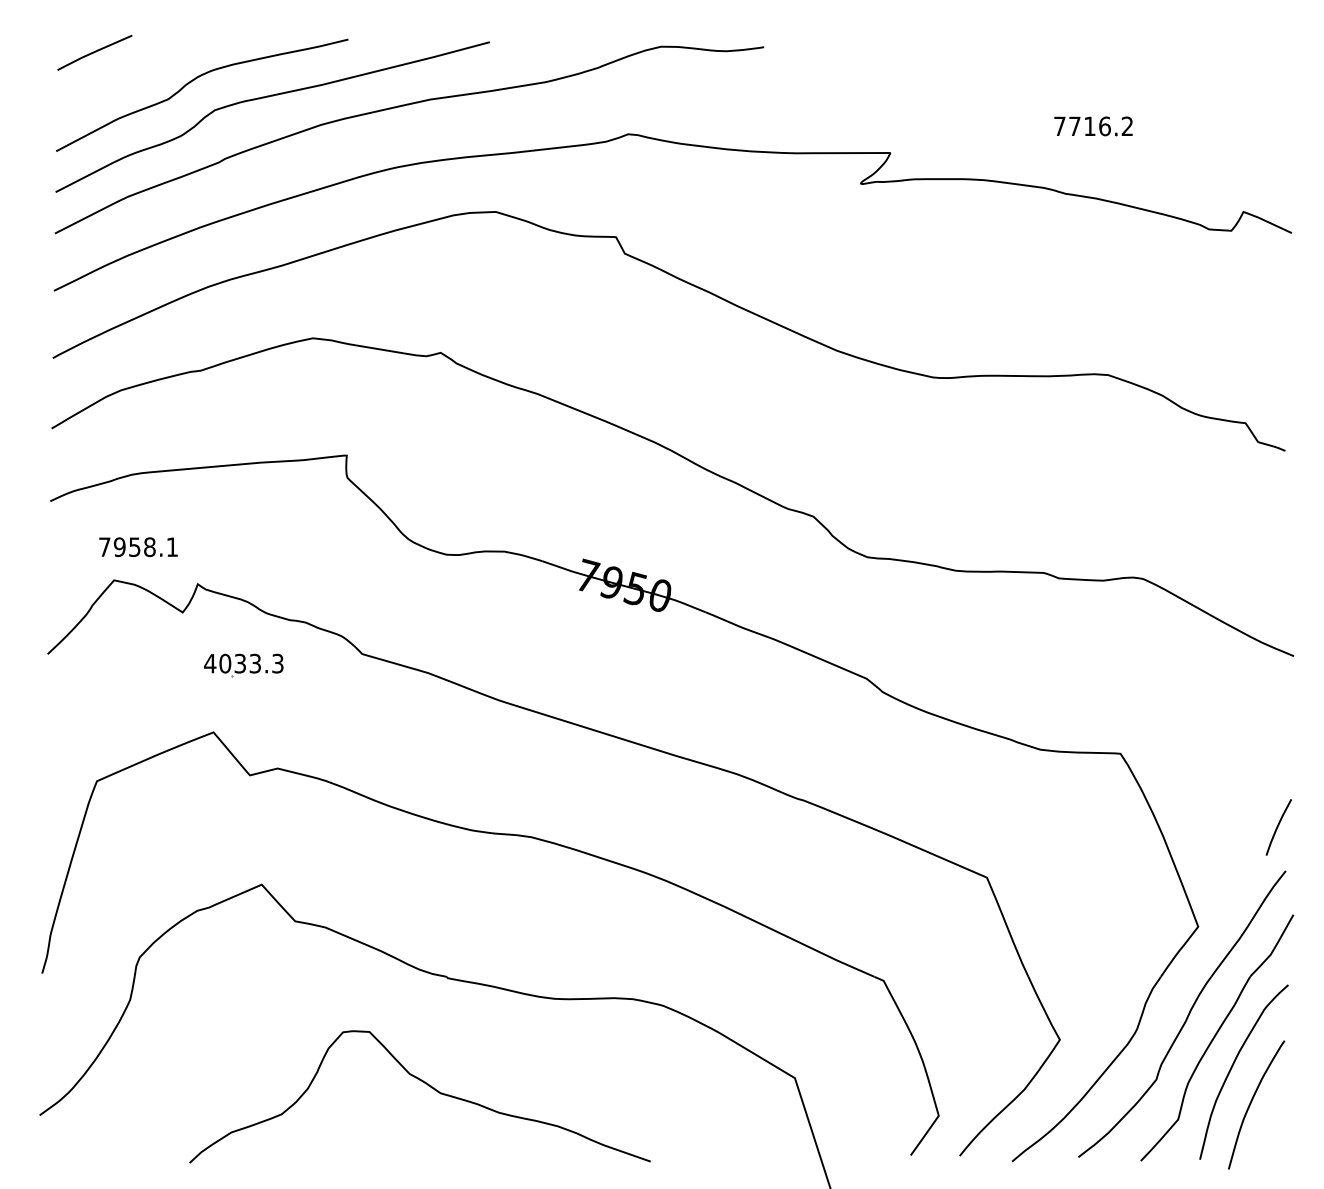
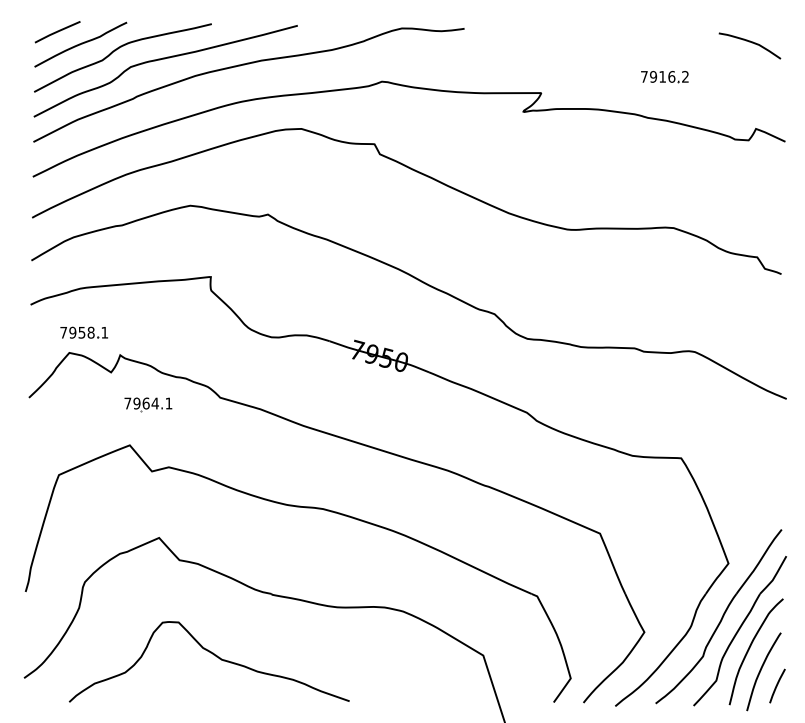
curve: (1232, 69) -> (749, 42), added
curve: (132, 73) -> (80, 44), added
text: (1074, 125) -> (653, 76), 7716.2 -> 7916.2
text: (244, 663) -> (148, 403), 4033.3 -> 7964.1
line: (1278, 826) -> (777, 685), moved
curve: (426, 1086) -> (213, 655), moved

